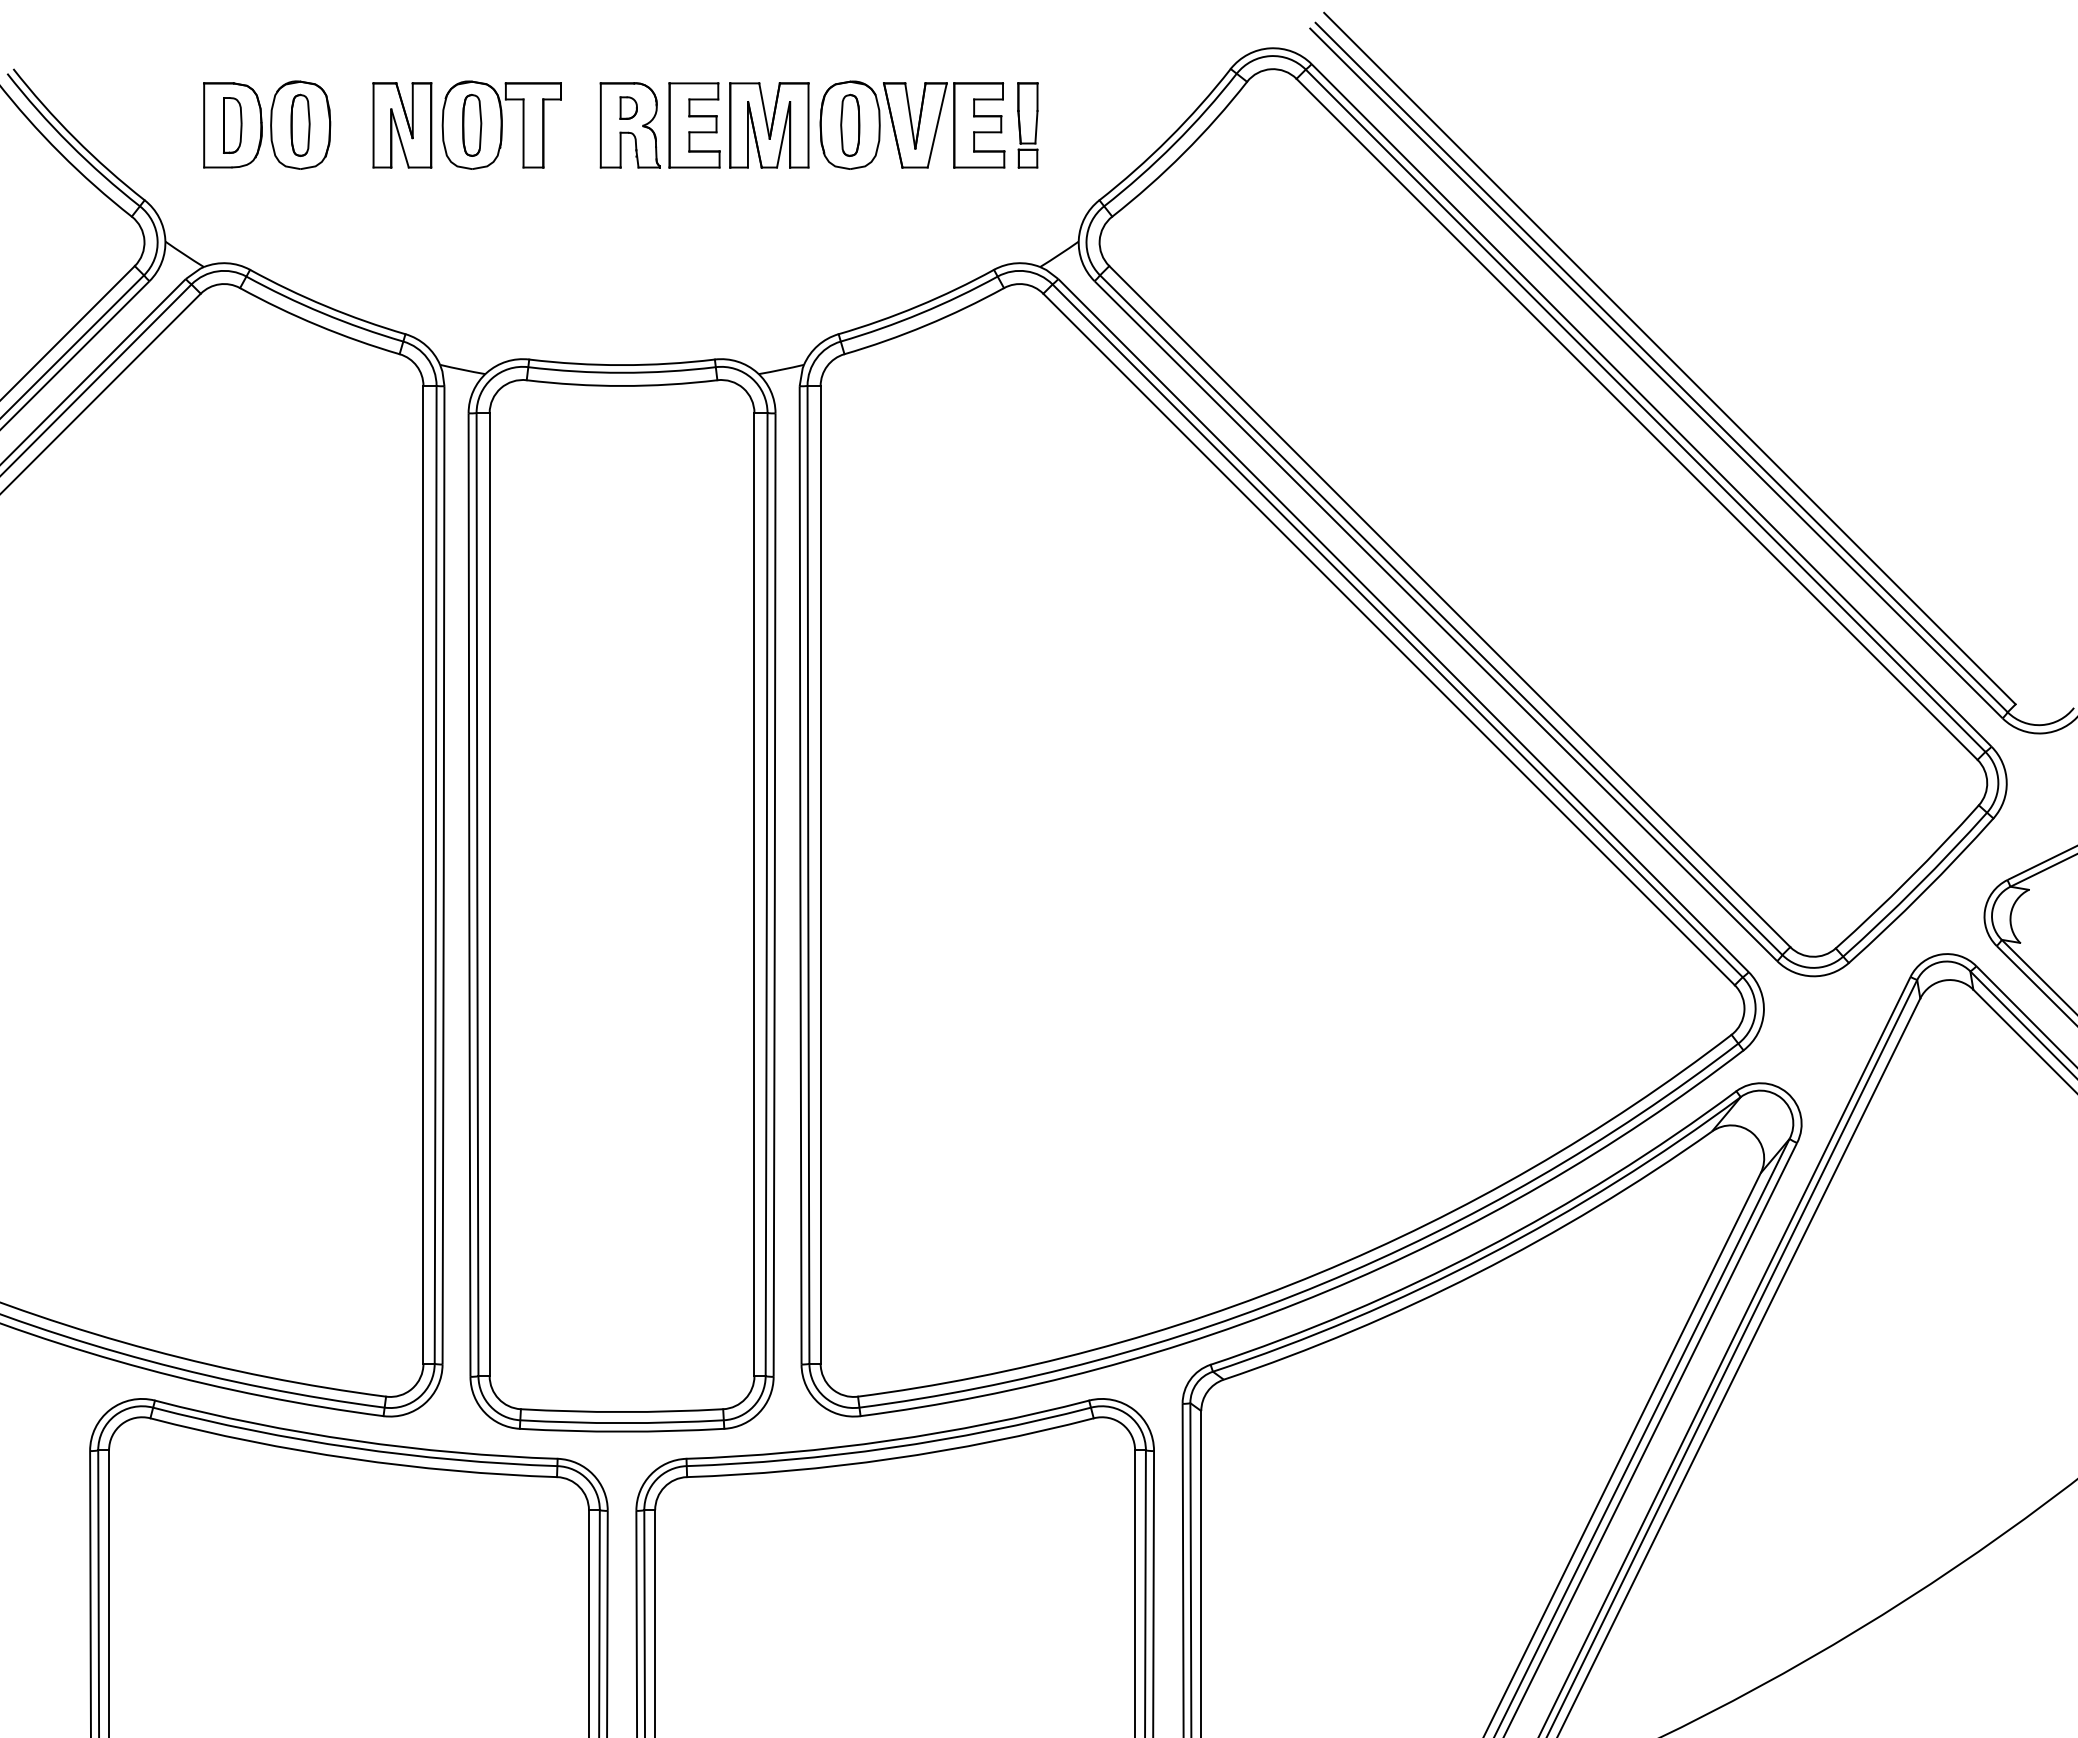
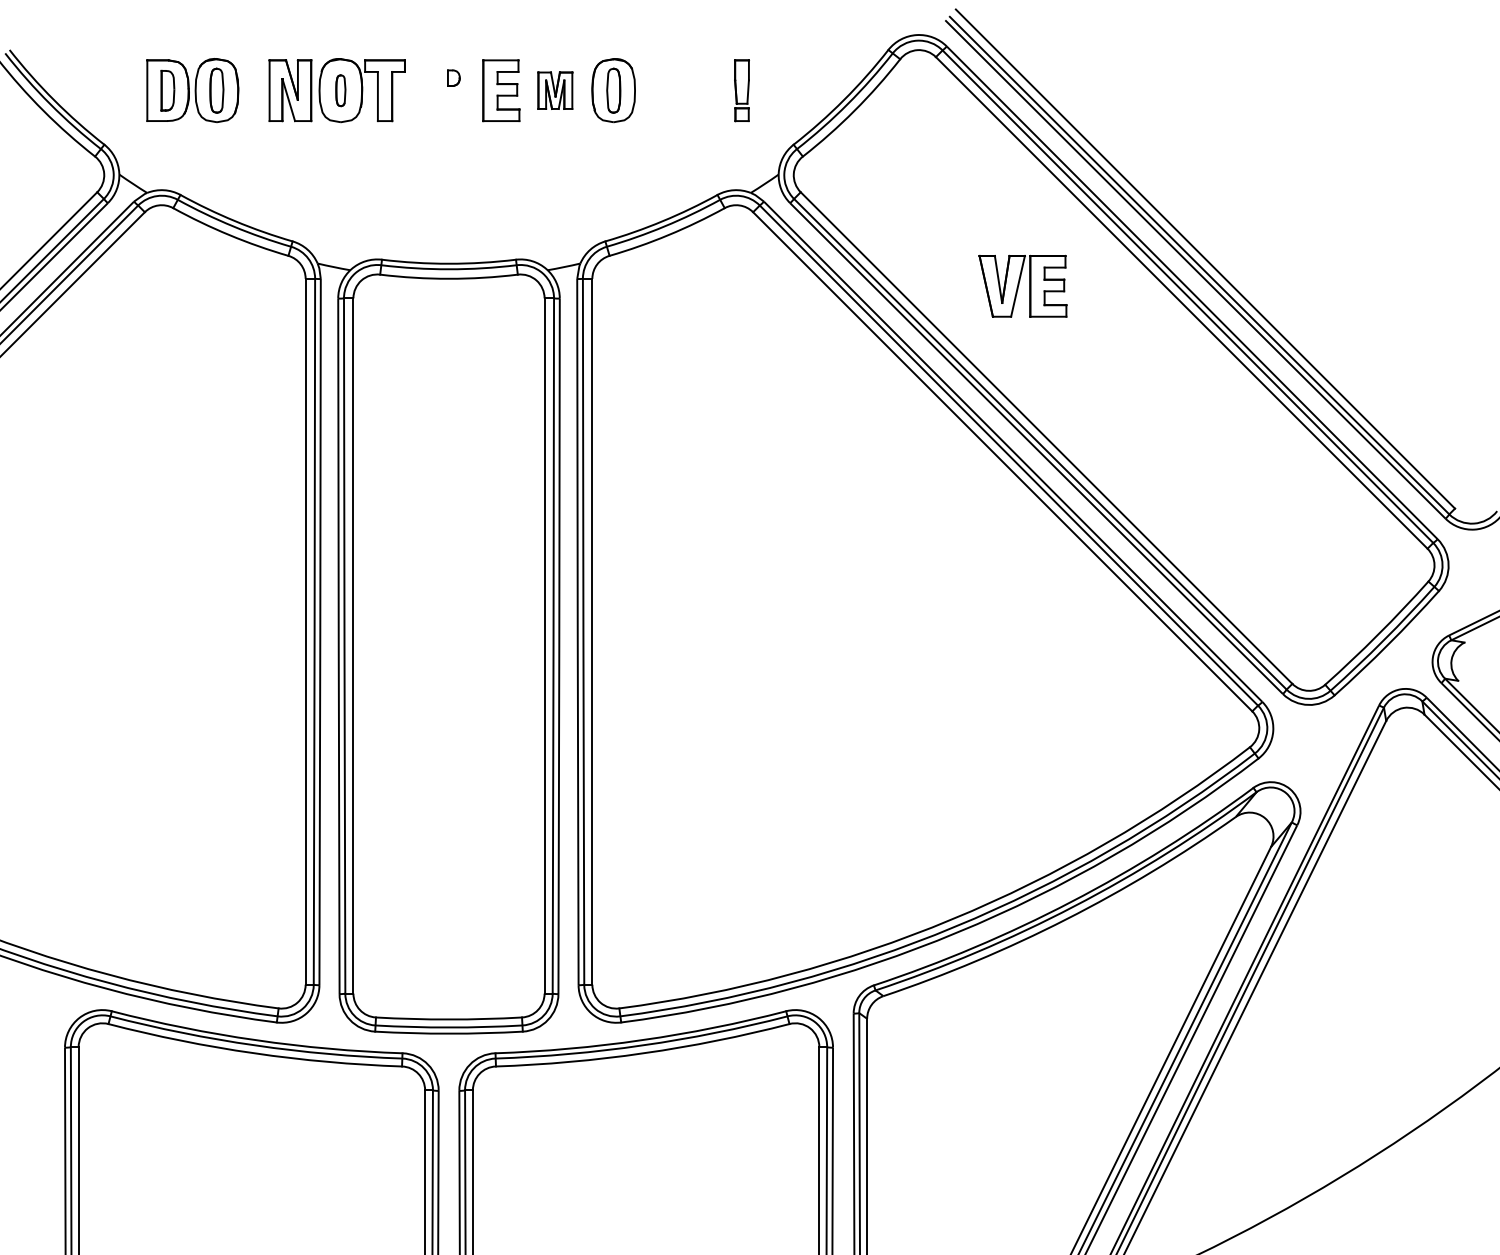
part: (472, 125) -> (341, 90), size x0.7
part: (629, 125) -> (454, 90), removed
part: (769, 125) -> (555, 90), size x0.6
part: (944, 125) -> (1023, 286), moved

